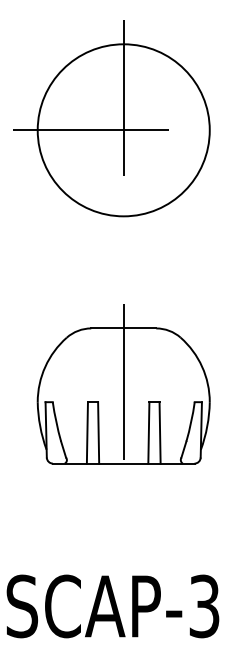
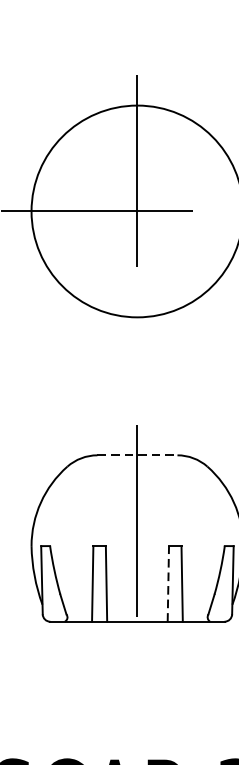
line: (123, 328) -> (137, 455), solid -> dashed
line: (148, 432) -> (167, 583), solid -> dashed

